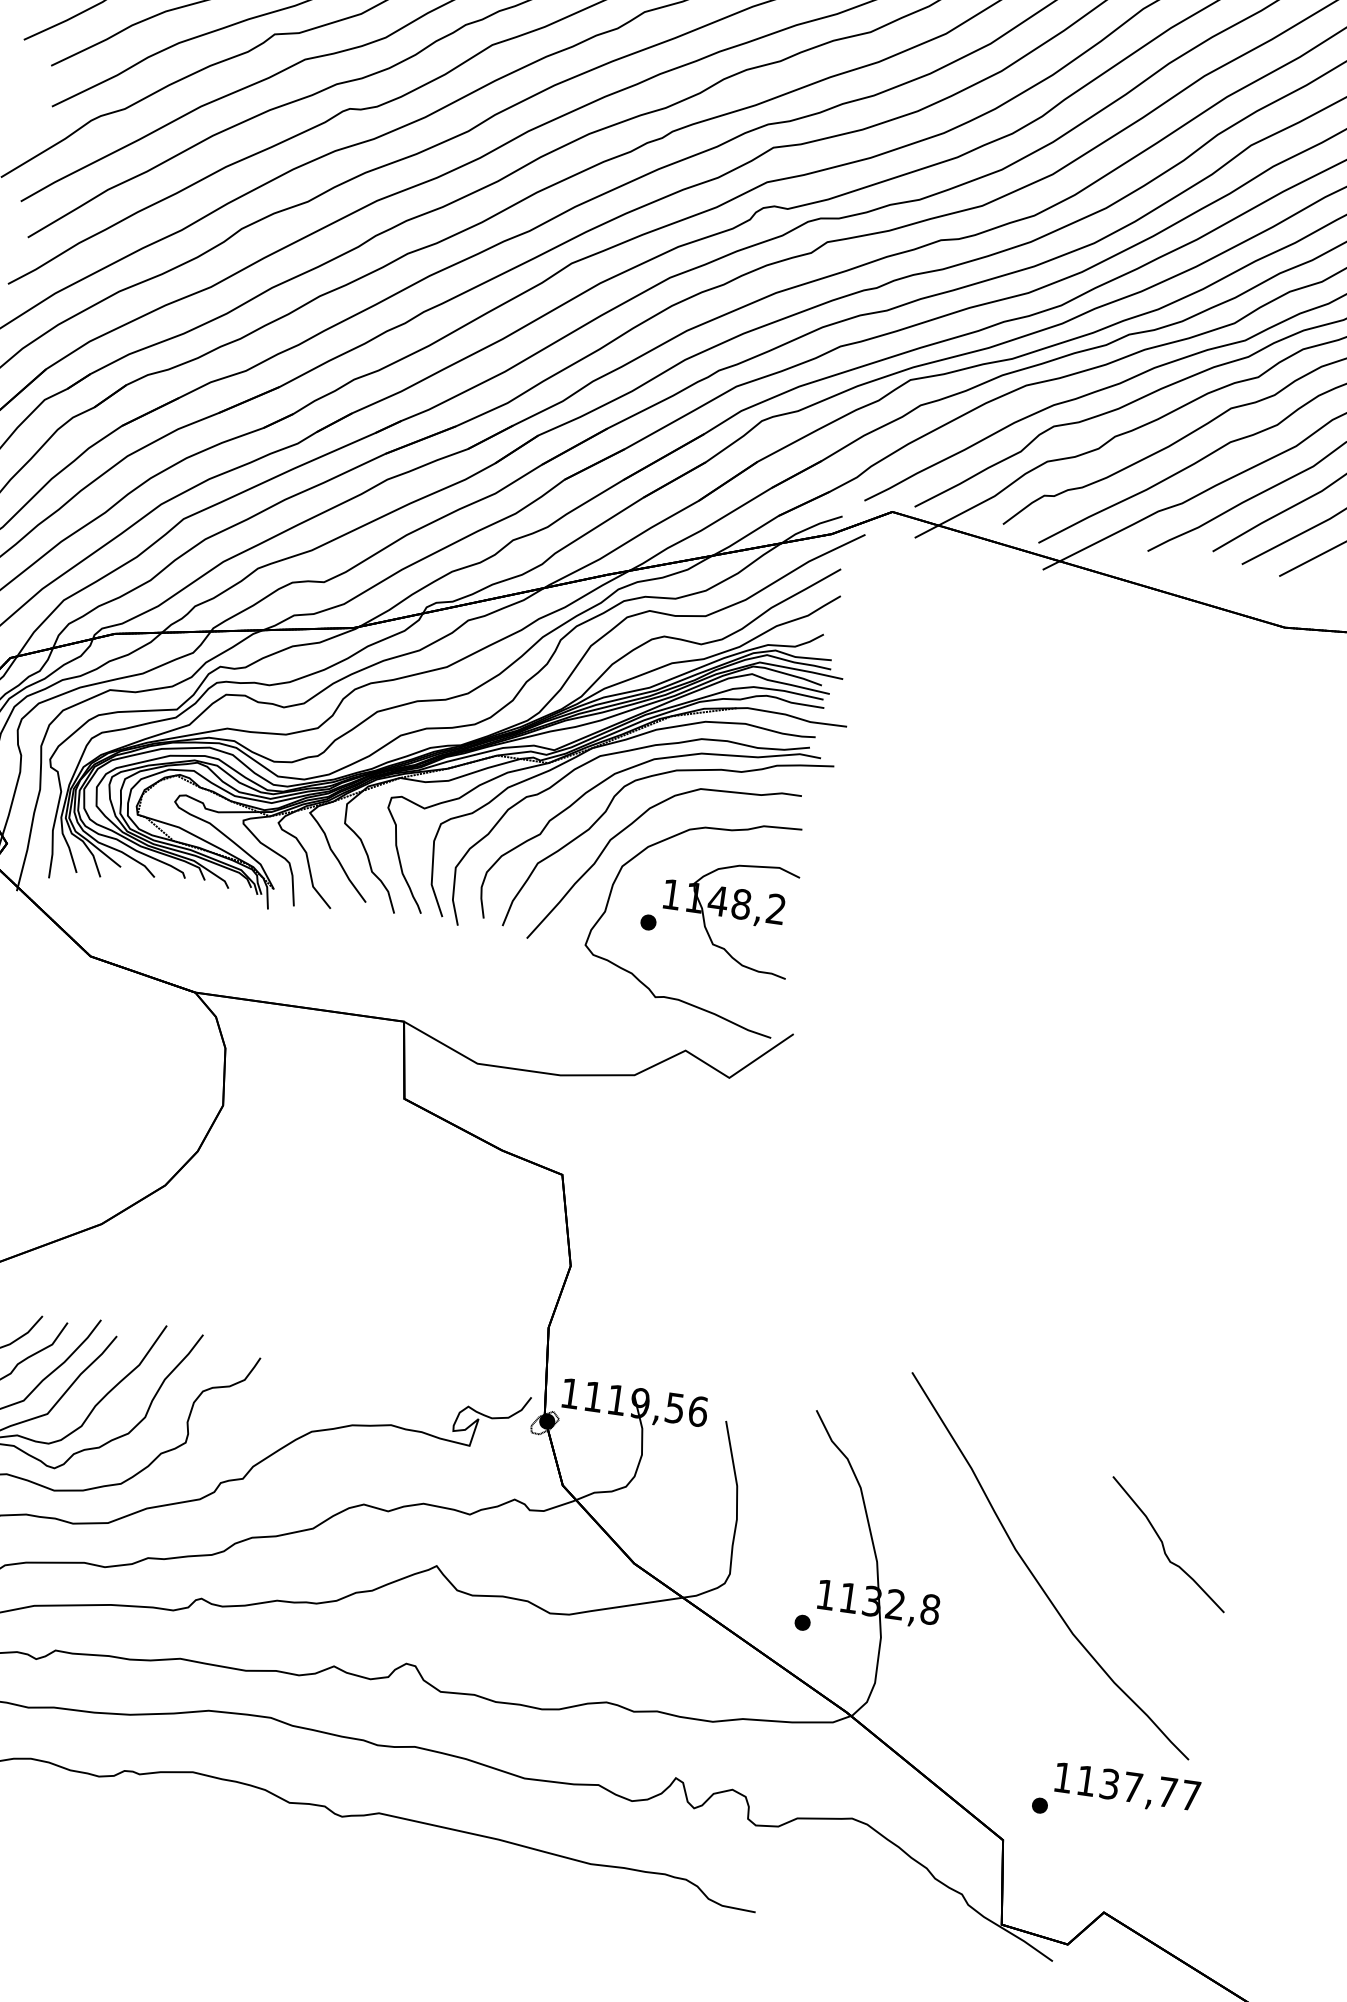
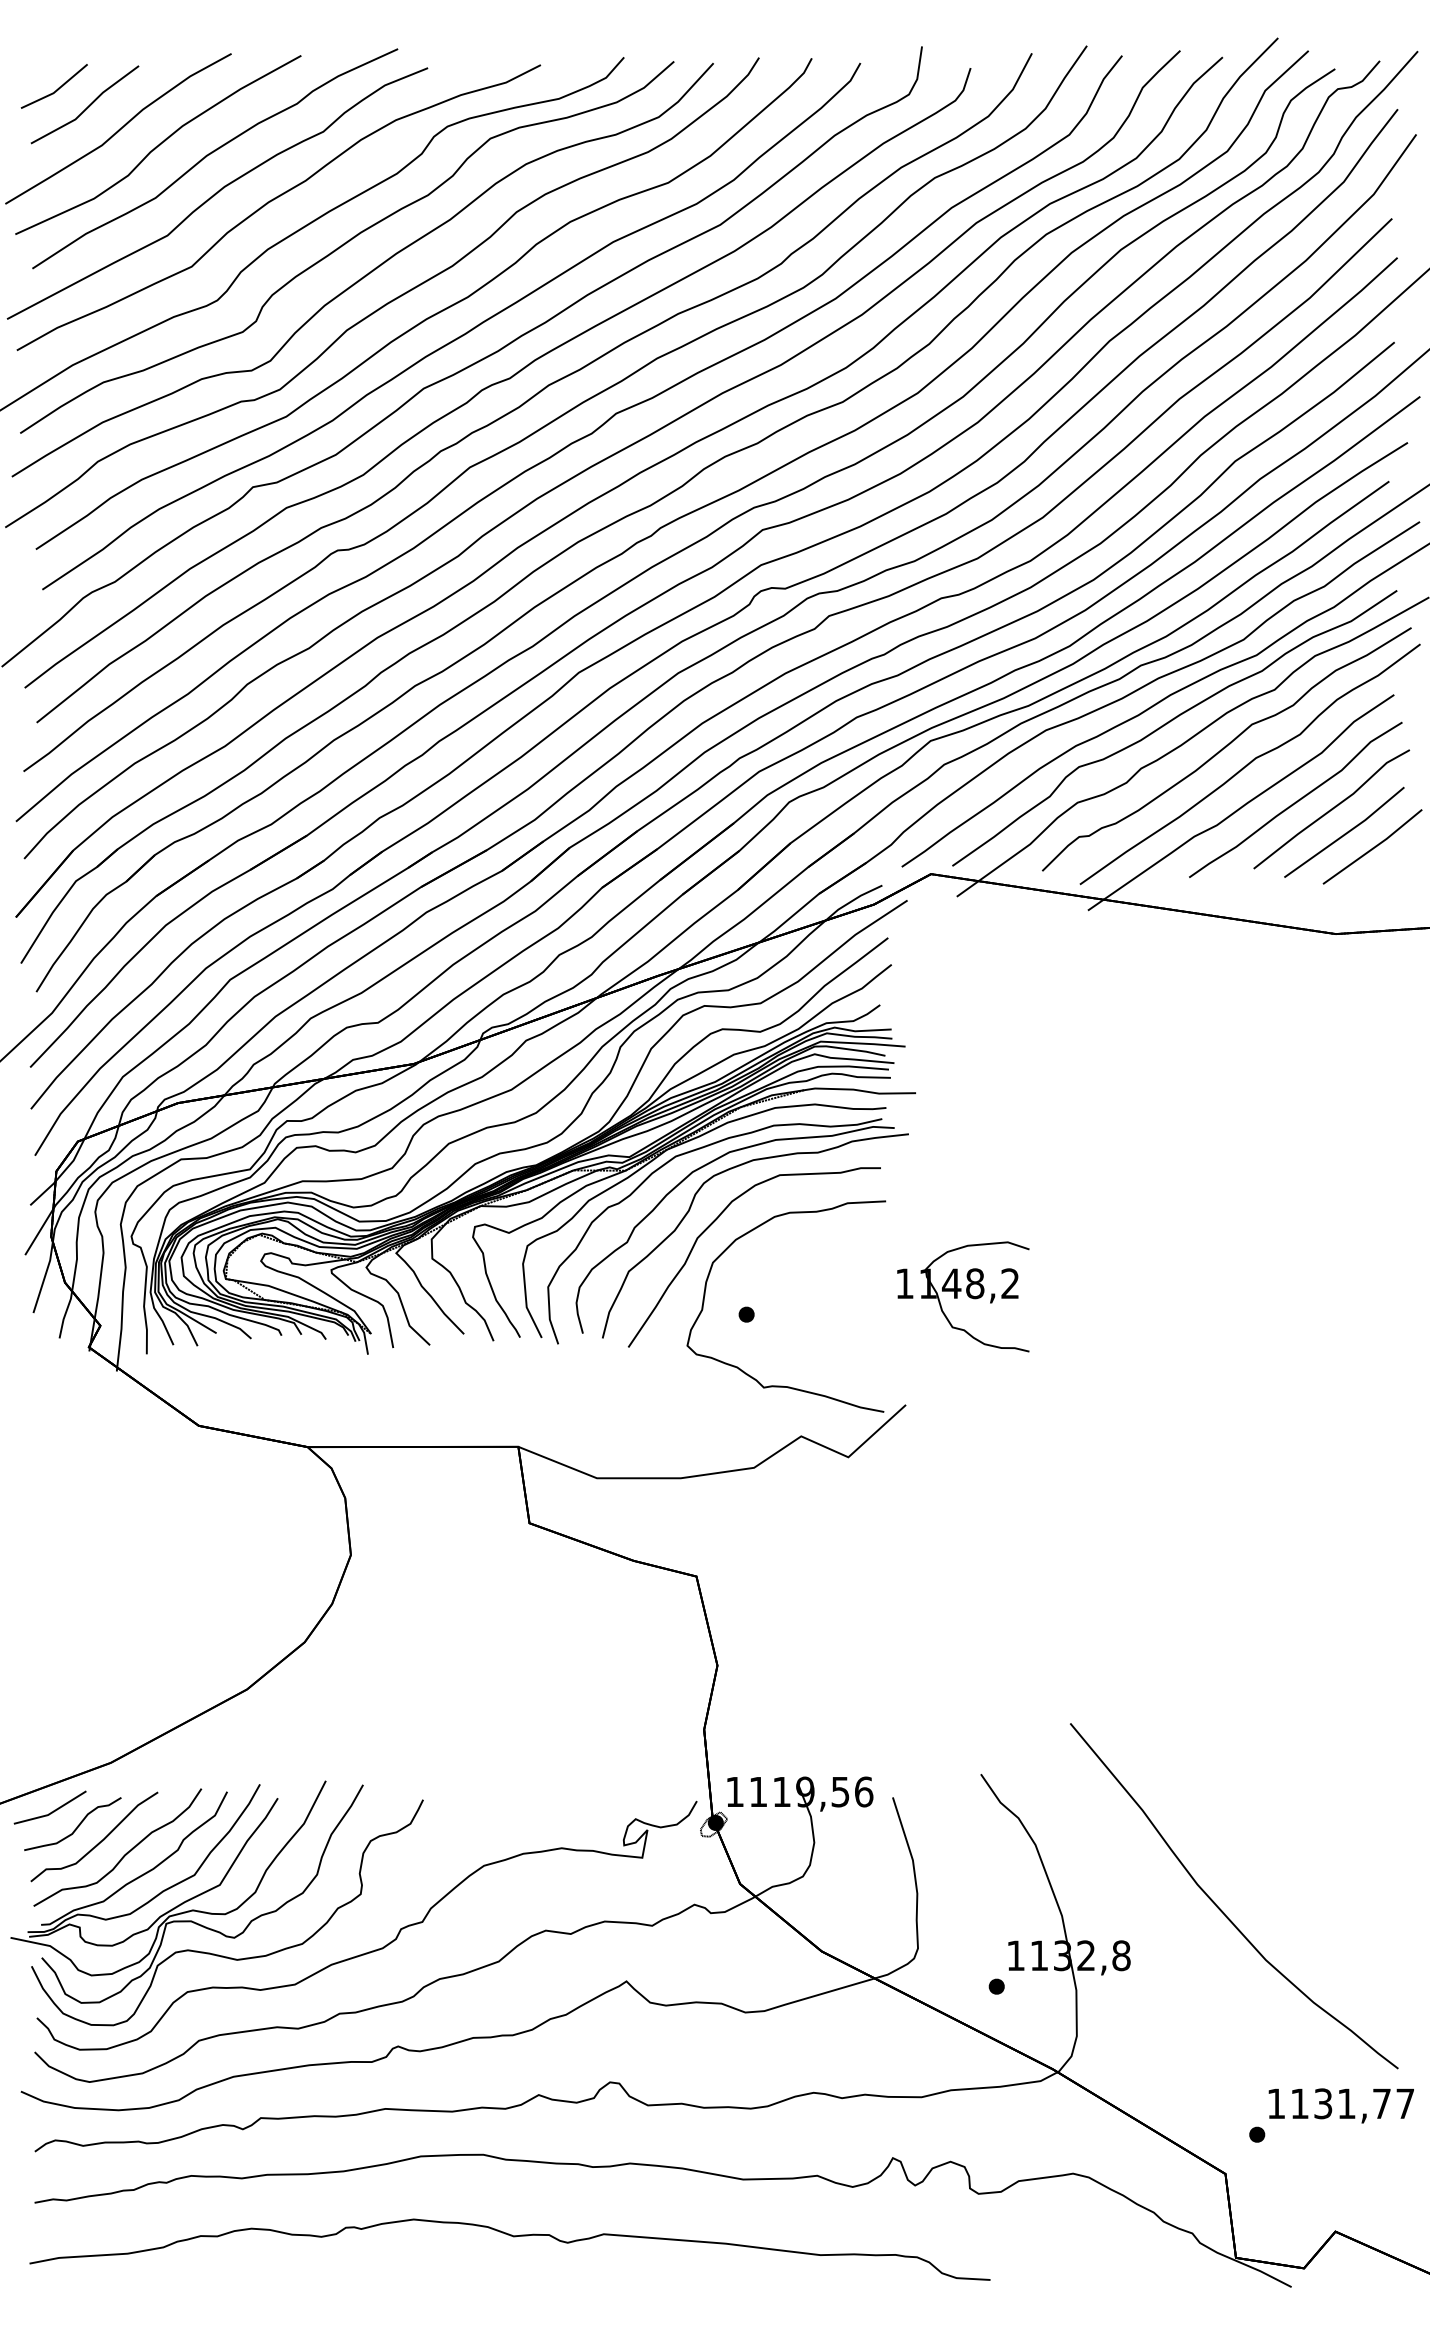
part: (728, 915) -> (963, 1296), moved
part: (1168, 1544) -> (1348, 1858), removed
text: (1132, 1787) -> (1346, 2103), 1137,77 -> 1131,77

